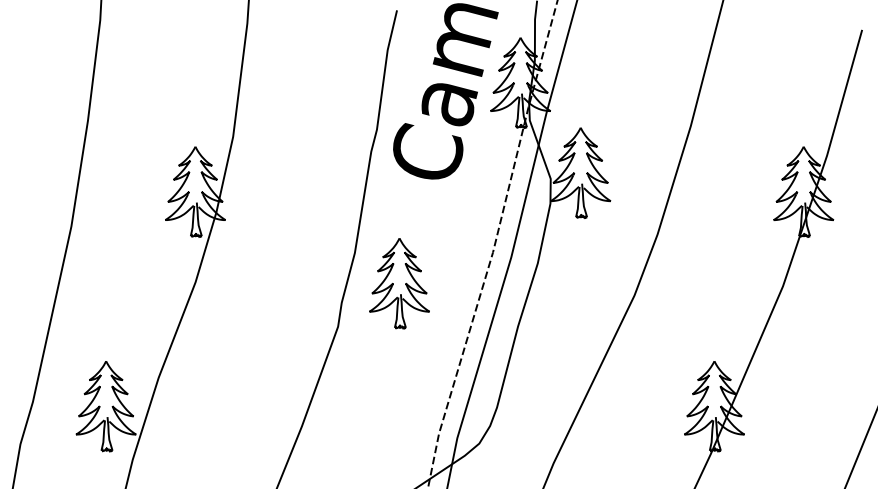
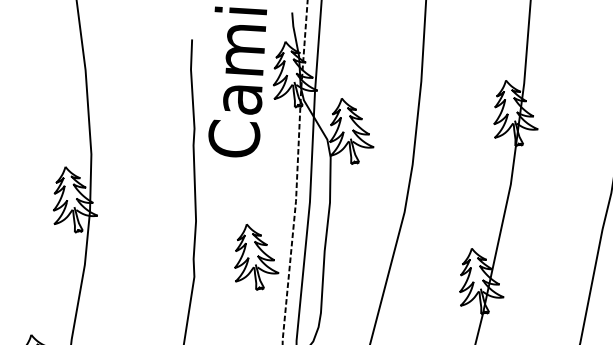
part: (399, 283) -> (253, 256), moved

